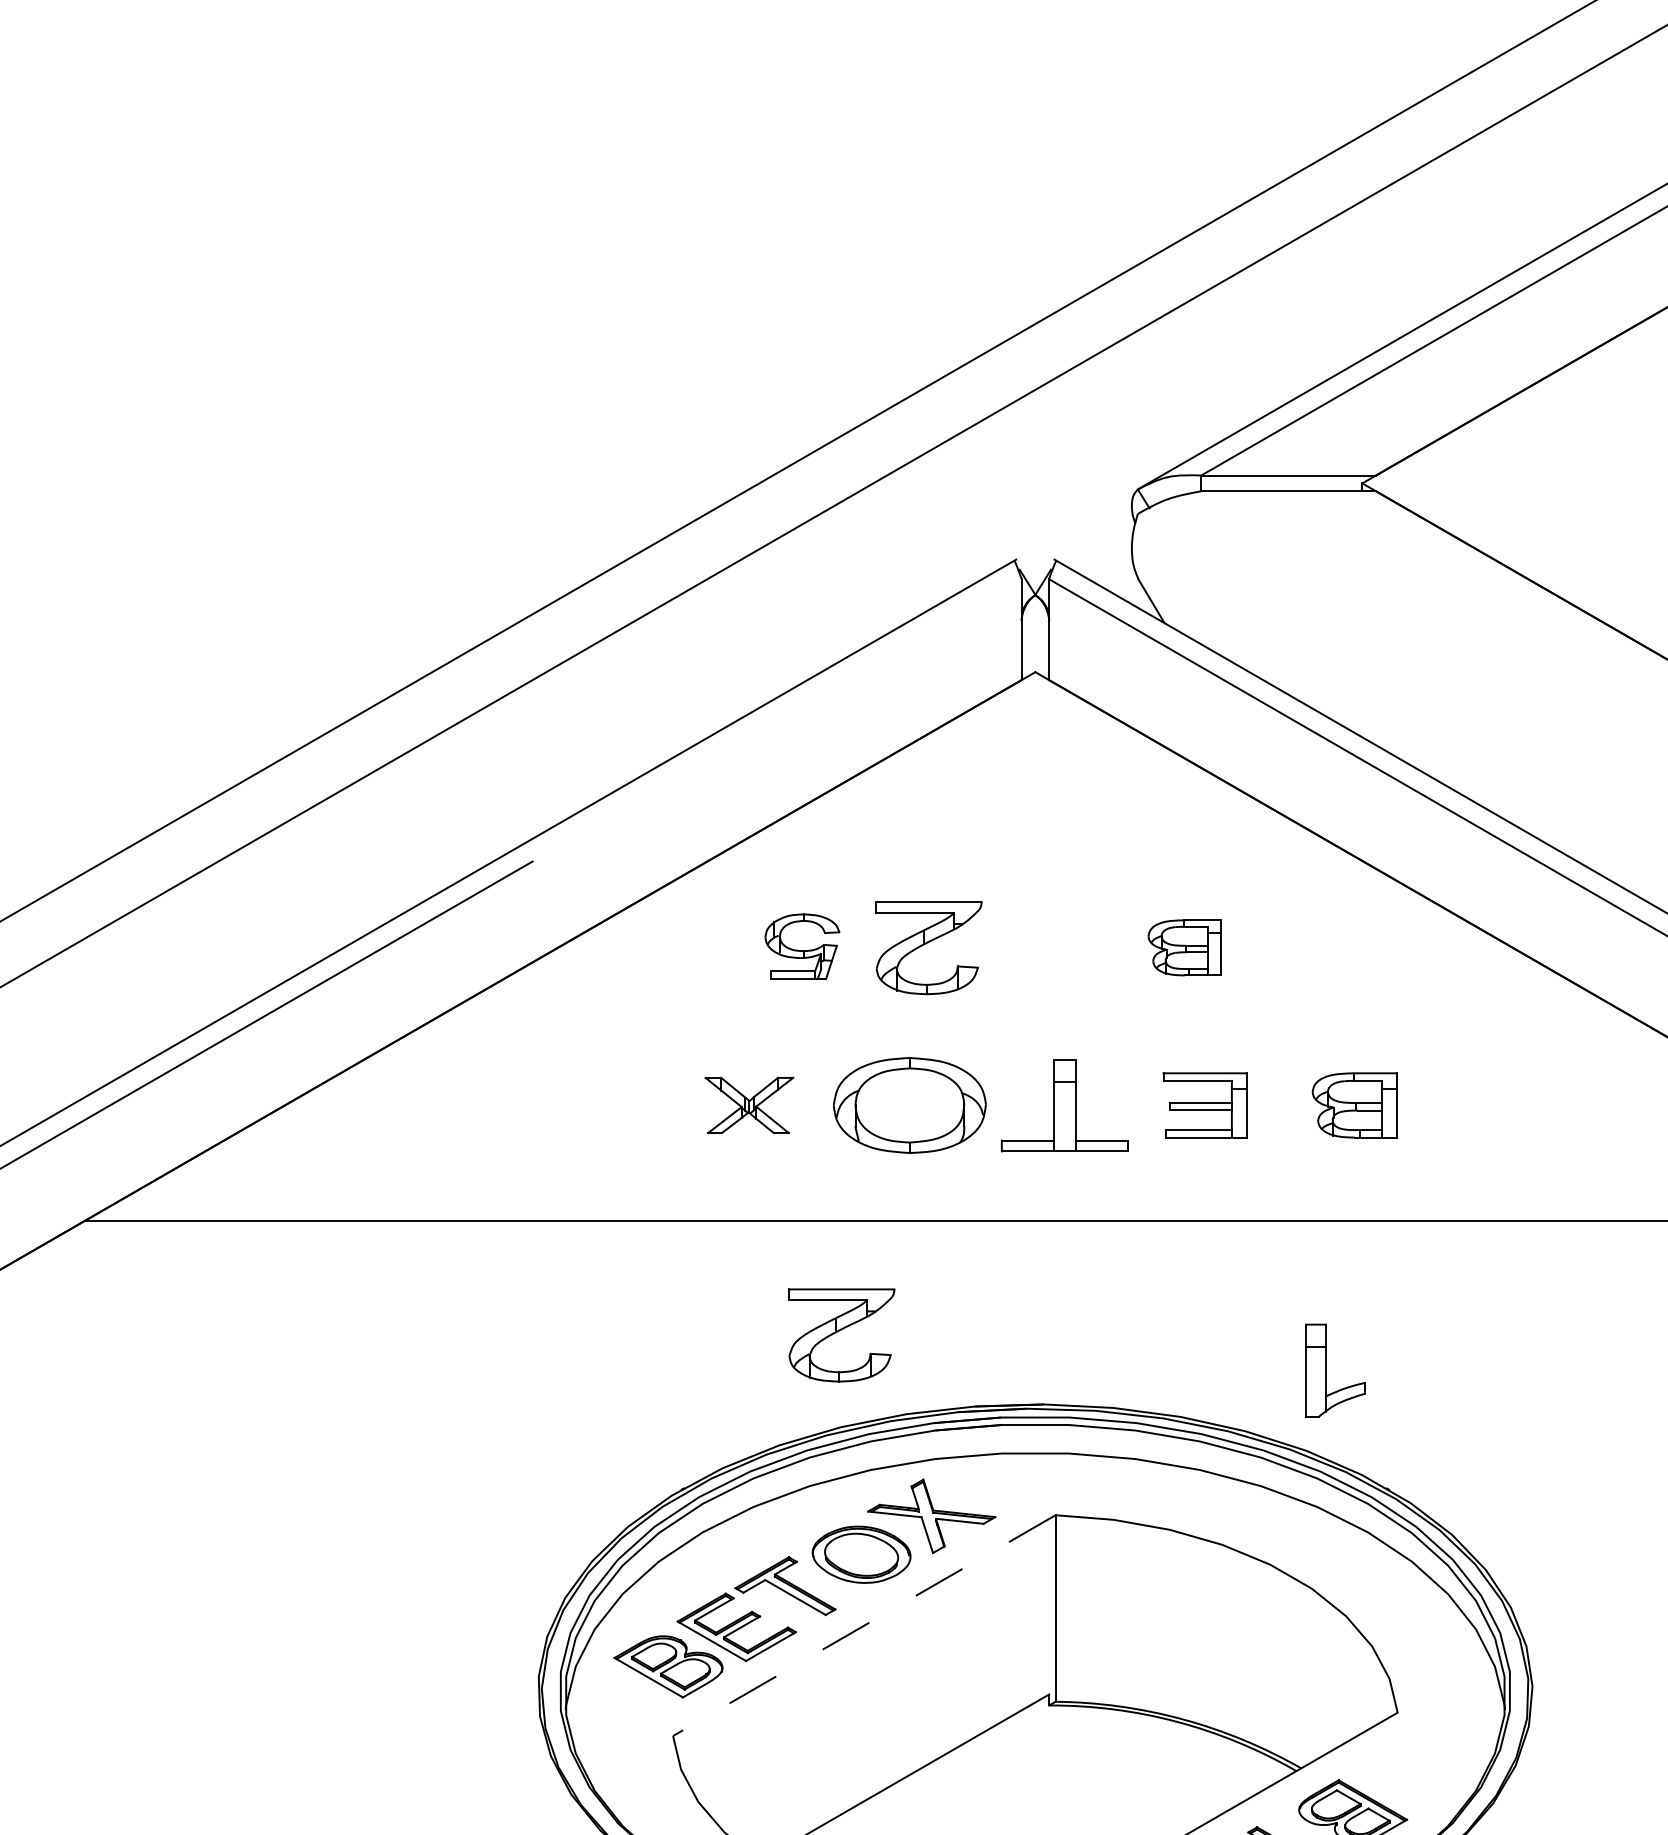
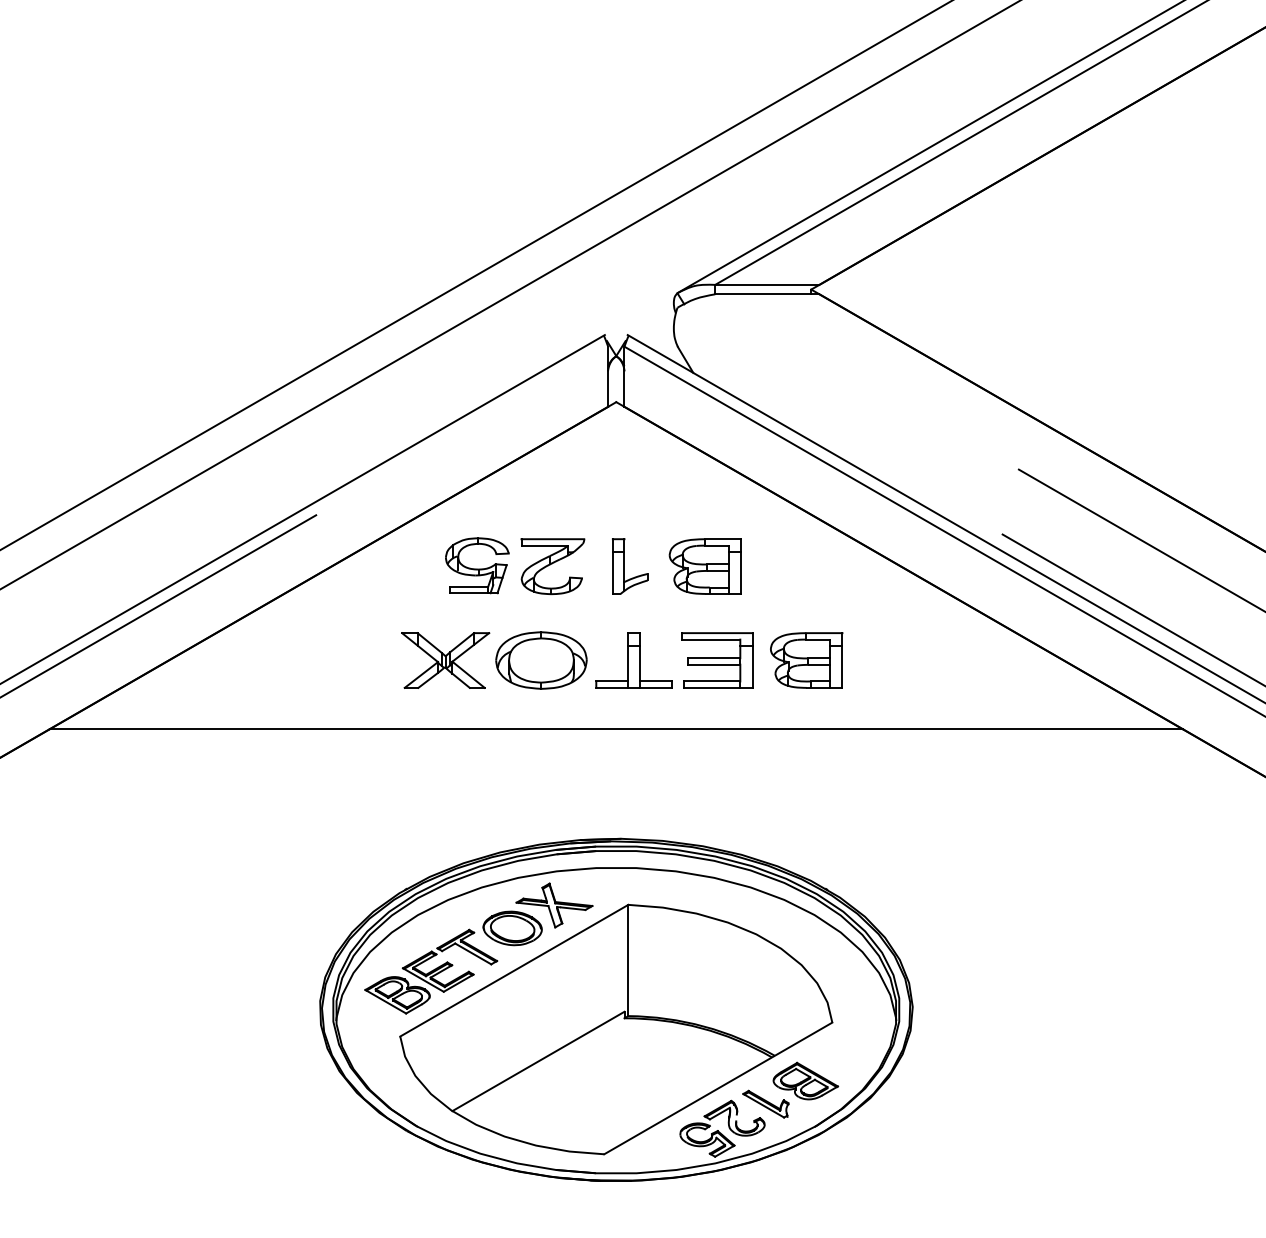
part: (802, 946) -> (477, 565), size x1.43
part: (1183, 947) -> (704, 566), size x1.67
part: (748, 1105) -> (445, 660), size x1.67
part: (1205, 1105) -> (717, 660), size x1.43
part: (1354, 1105) -> (806, 660), size x1.43
part: (841, 1335) -> (500, 797), removed
part: (1335, 1370) -> (630, 566), moved
line: (864, 1625) -> (514, 970), dashed -> solid

